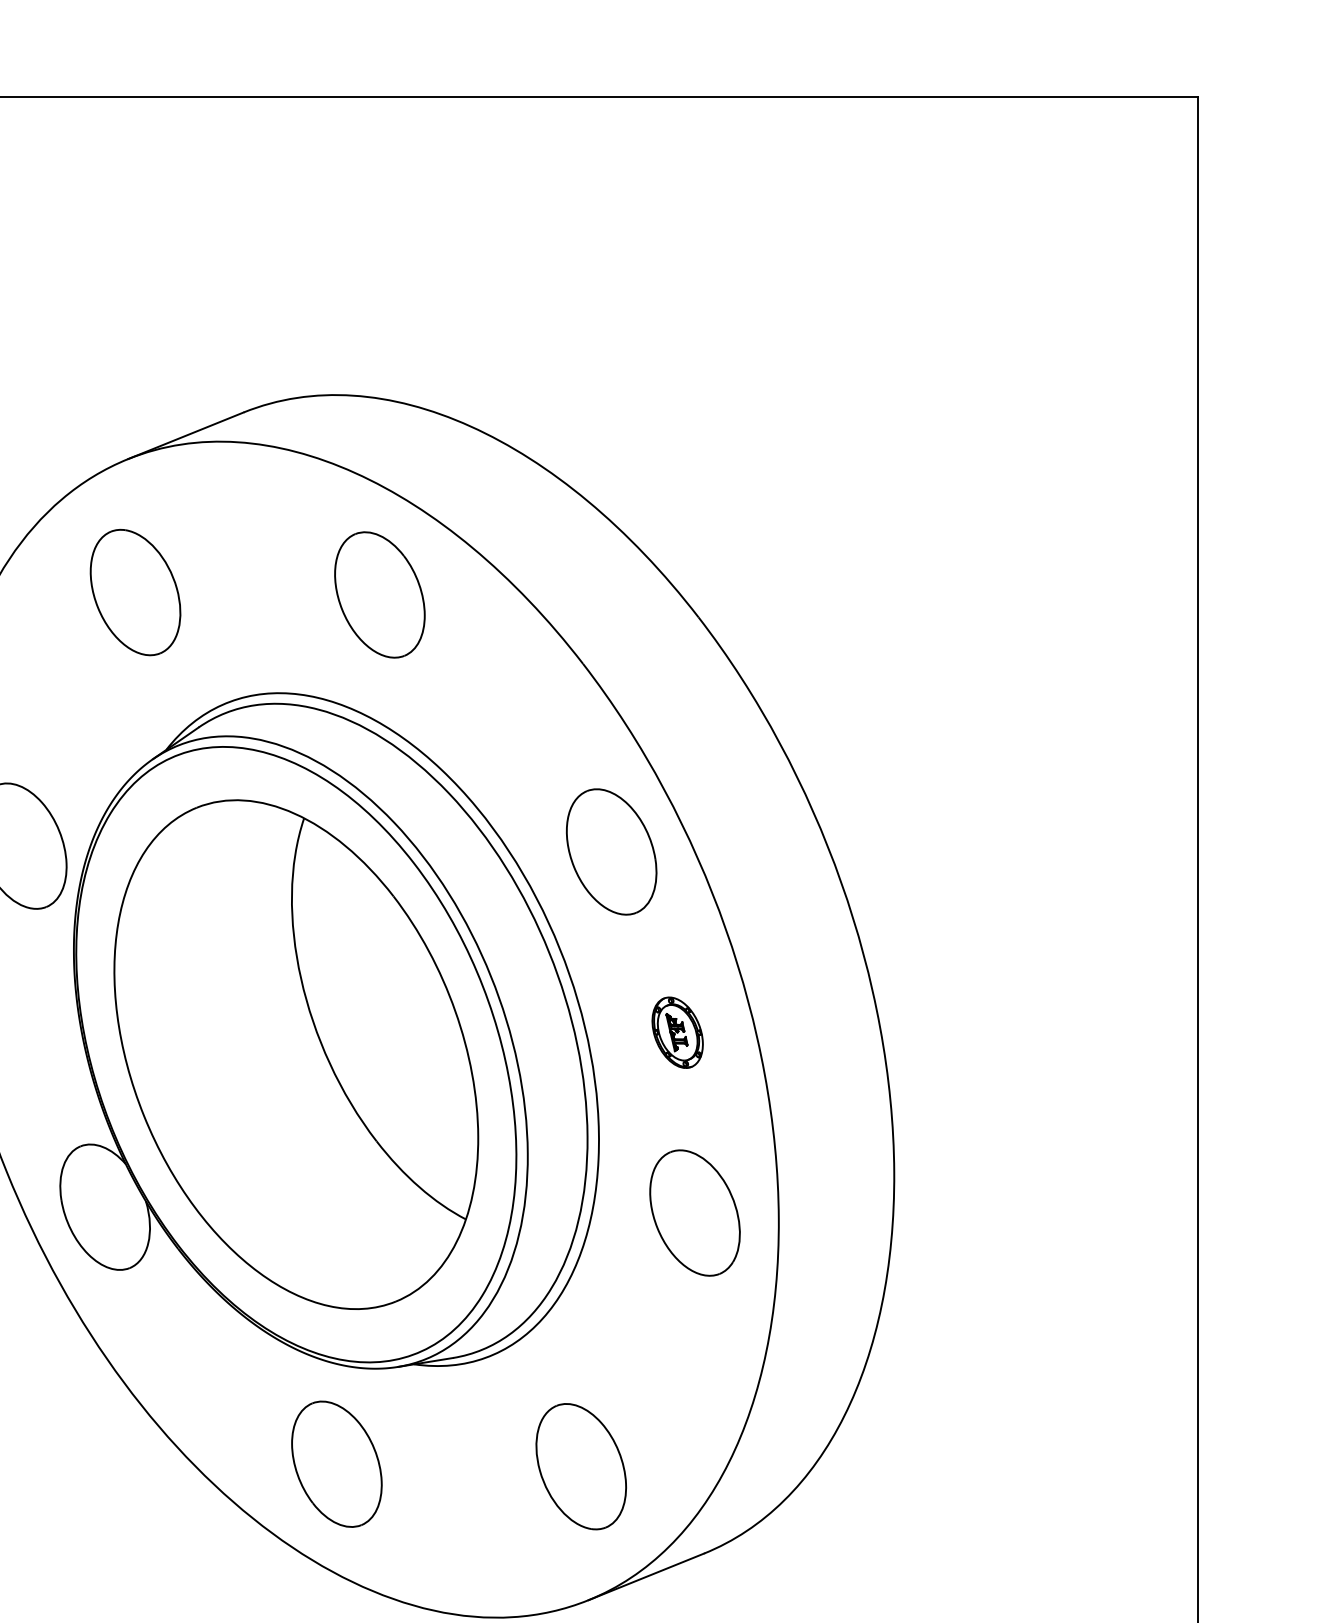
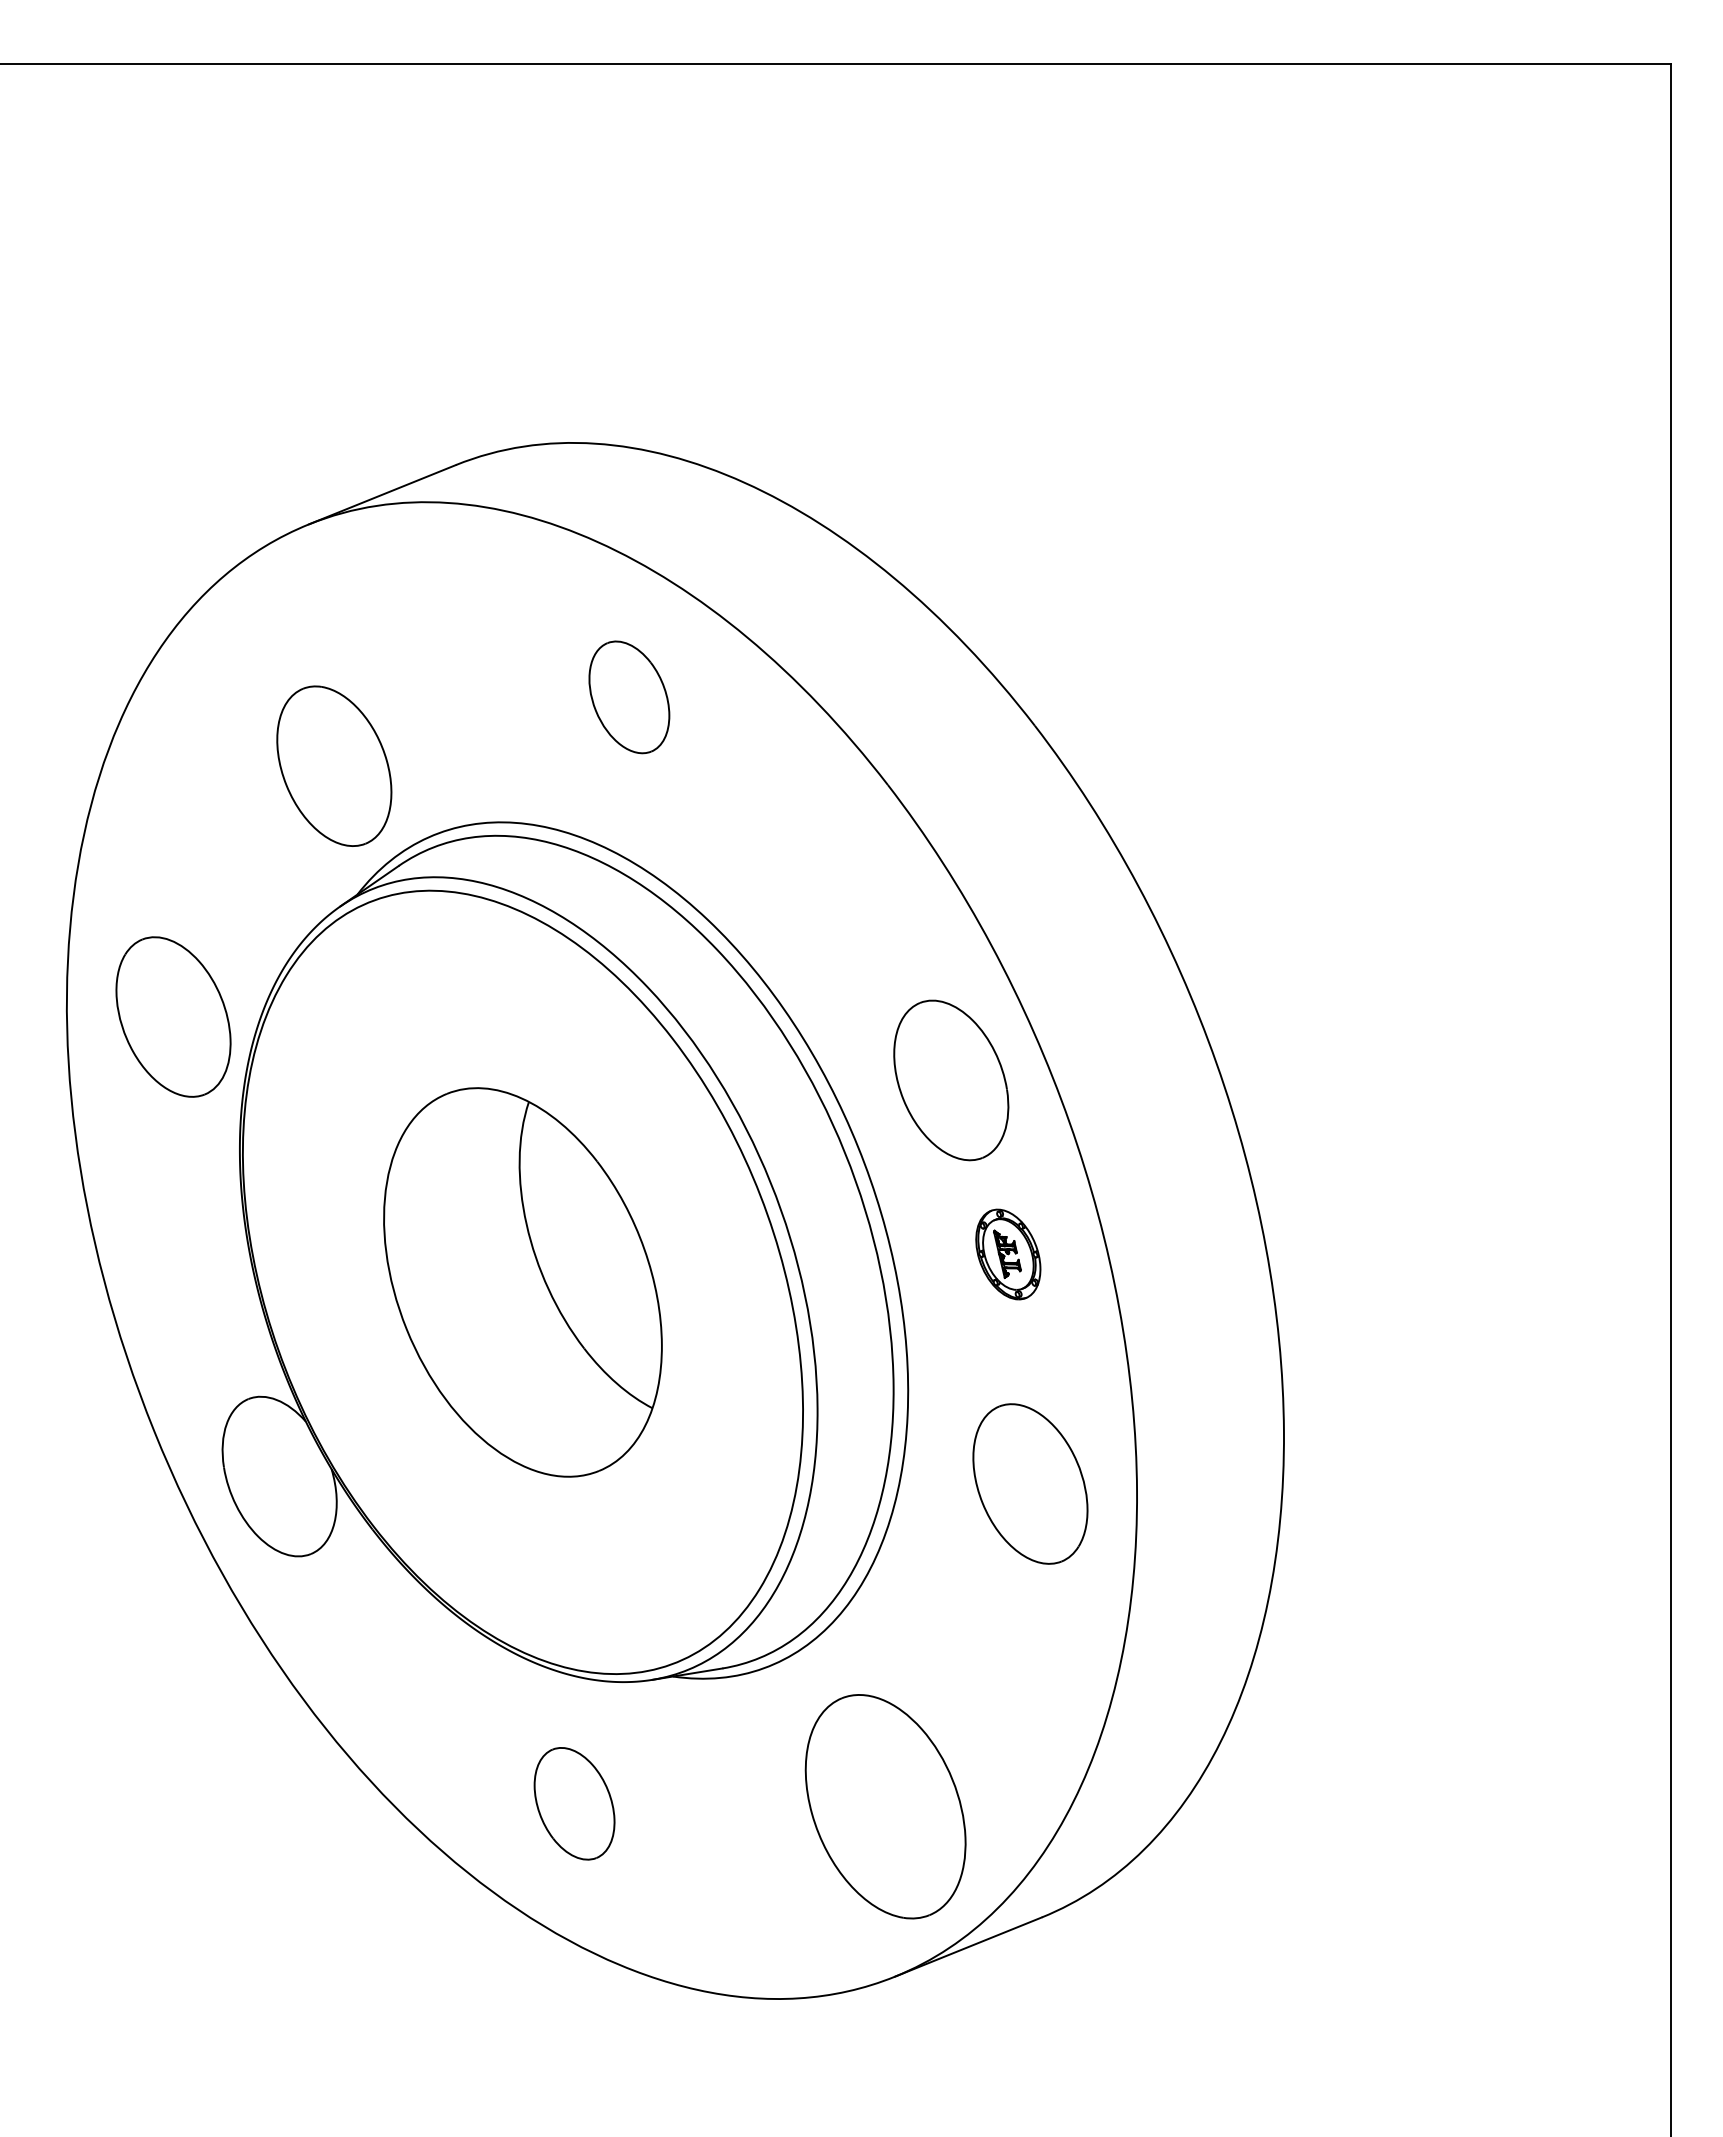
part: (135, 591) -> (334, 765), moved
part: (380, 595) -> (629, 697), size x0.7
part: (611, 852) -> (951, 1080), moved
part: (295, 1054) -> (522, 1282), size x0.6
part: (336, 1464) -> (574, 1803), size x0.7
part: (581, 1466) -> (885, 1806), size x1.4

